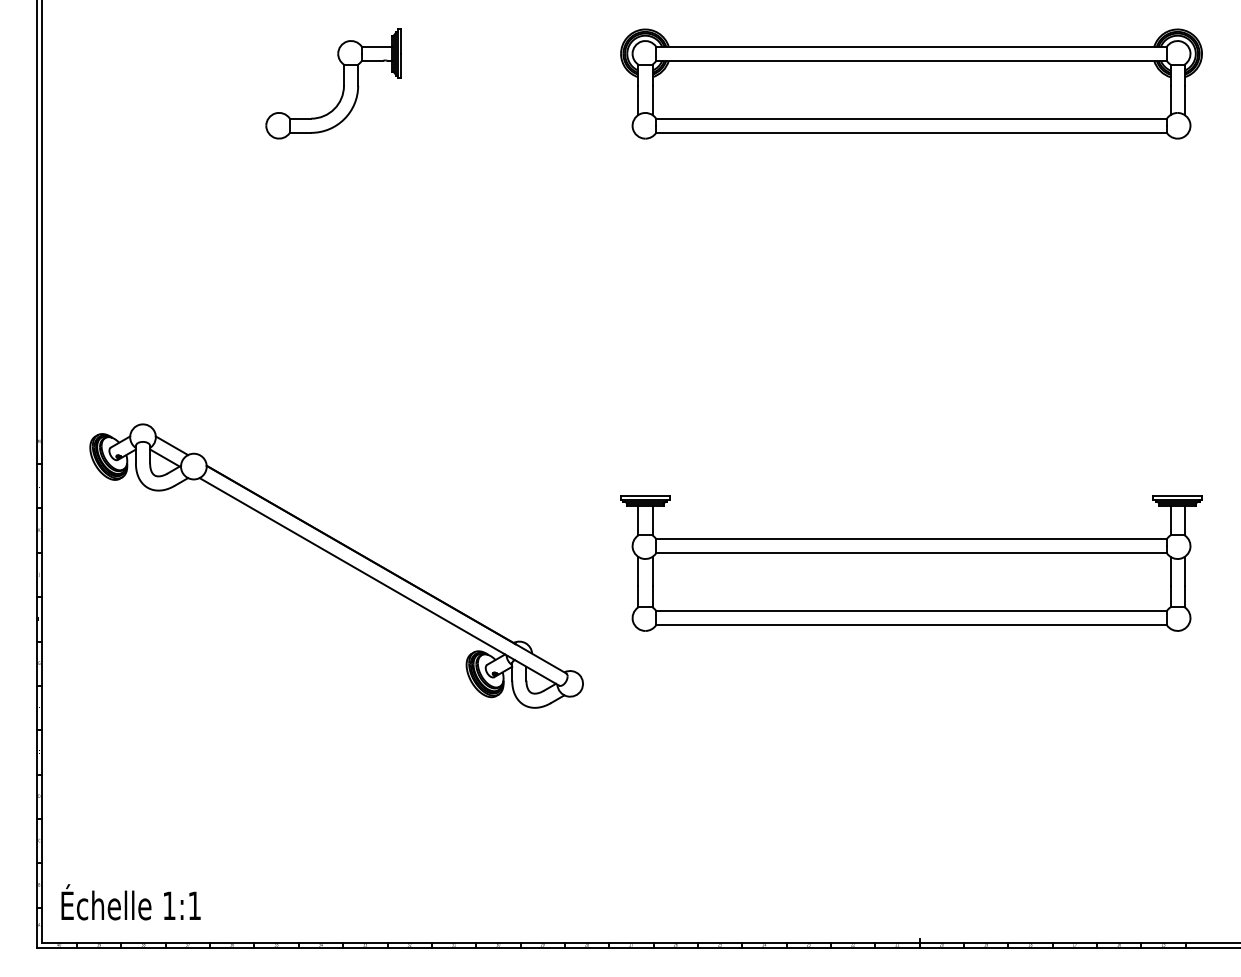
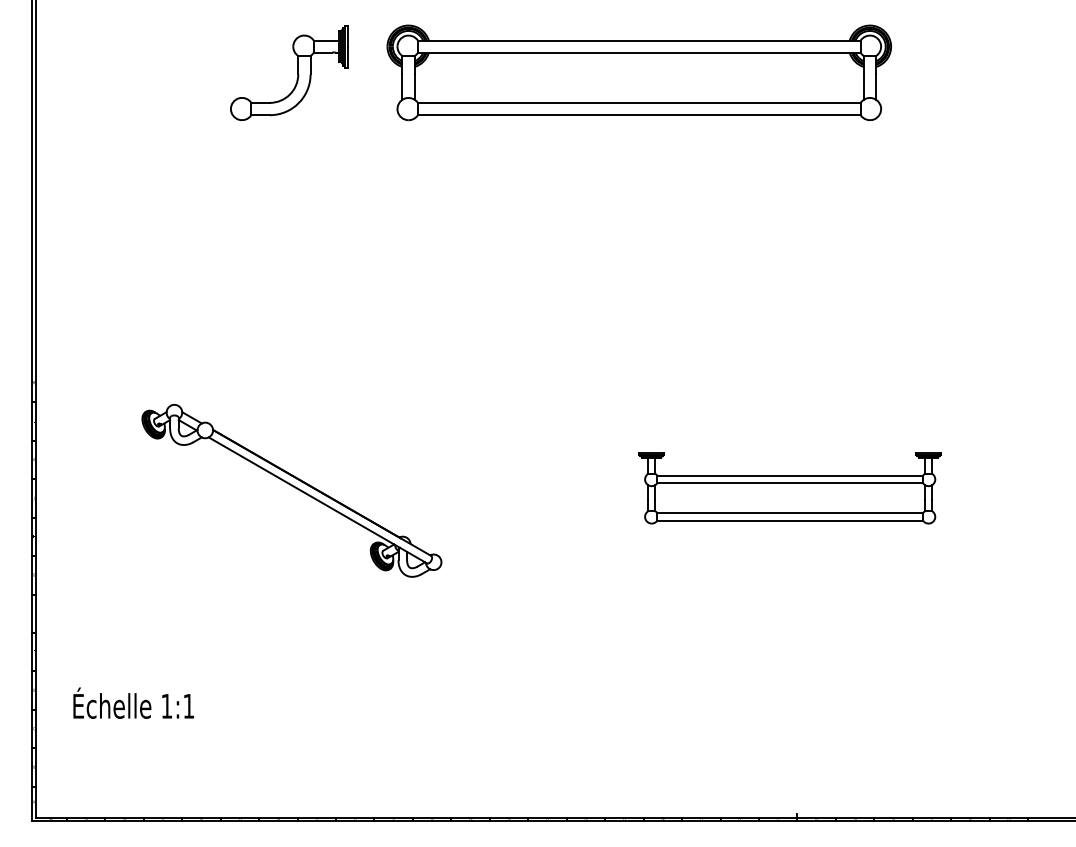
part: (911, 83) -> (639, 72), moved
part: (910, 563) -> (789, 488), size x0.6
part: (336, 565) -> (291, 490), size x0.7
text: (130, 901) -> (133, 702), moved

